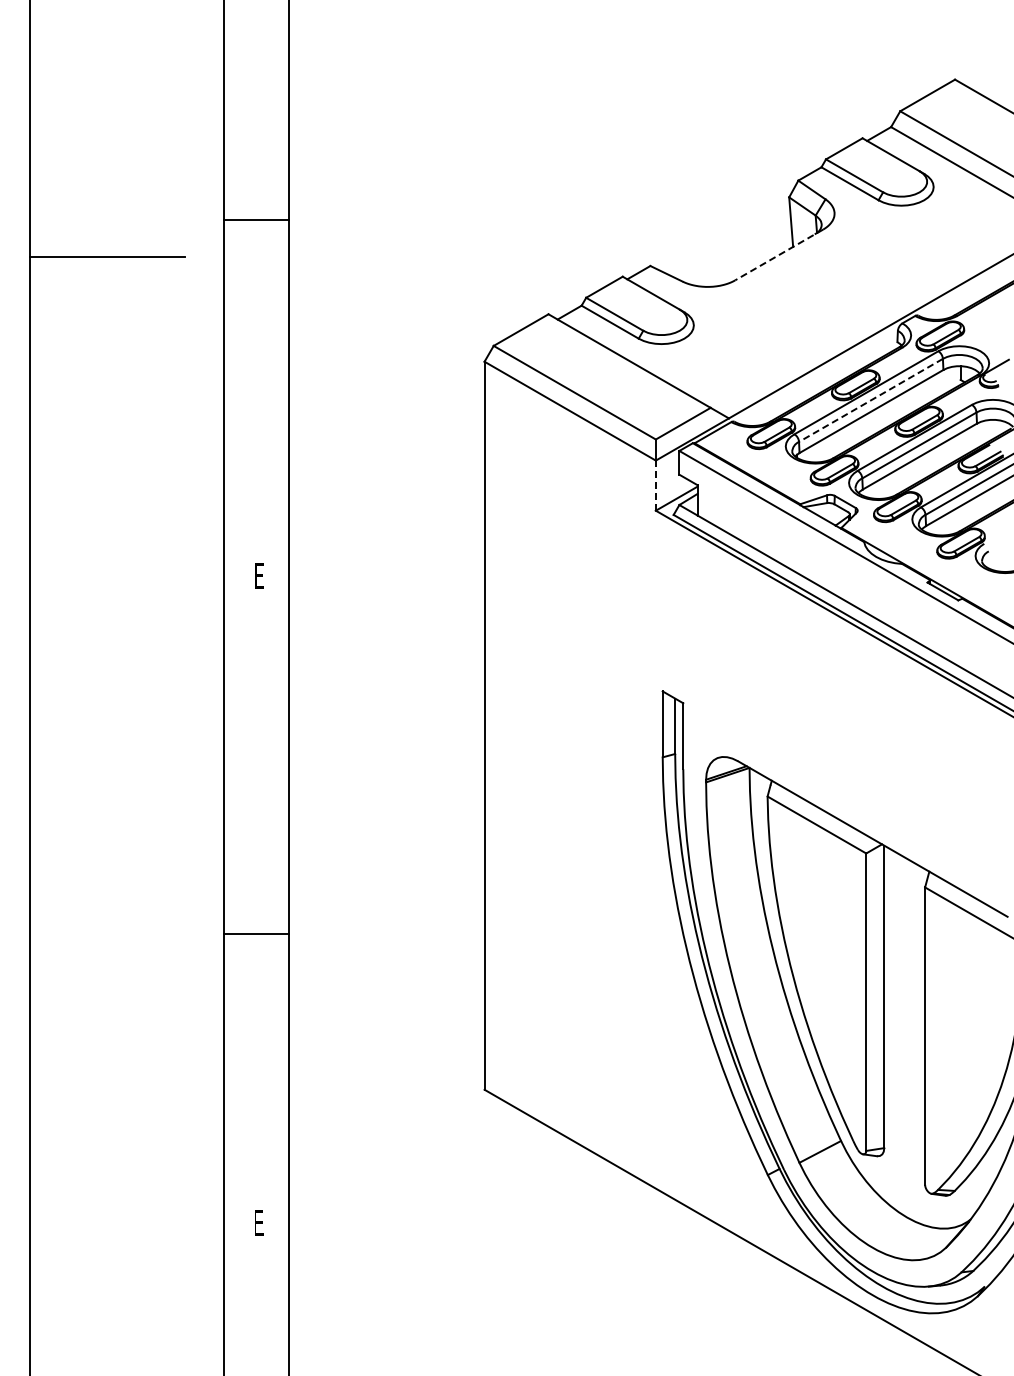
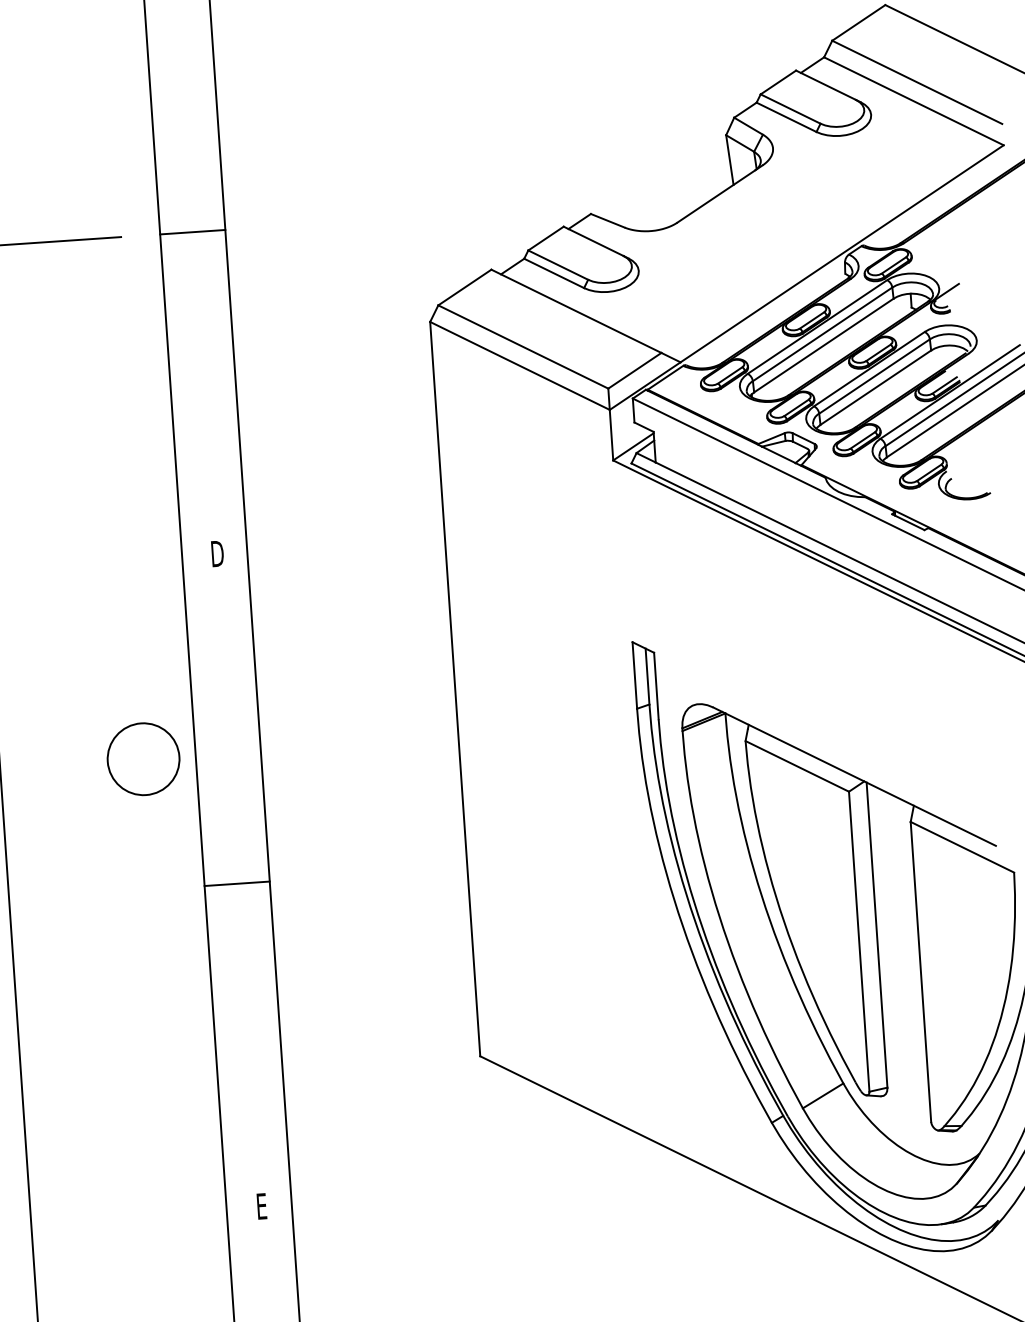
line: (256, 220) -> (192, 232), moved
line: (779, 254) -> (720, 193), dashed -> solid
line: (870, 400) -> (822, 334), dashed -> solid
line: (655, 485) -> (611, 435), dashed -> solid
text: (259, 576) -> (217, 554), E -> D
circle: (171, 773) -> (142, 758), added
line: (256, 934) -> (237, 884), moved

